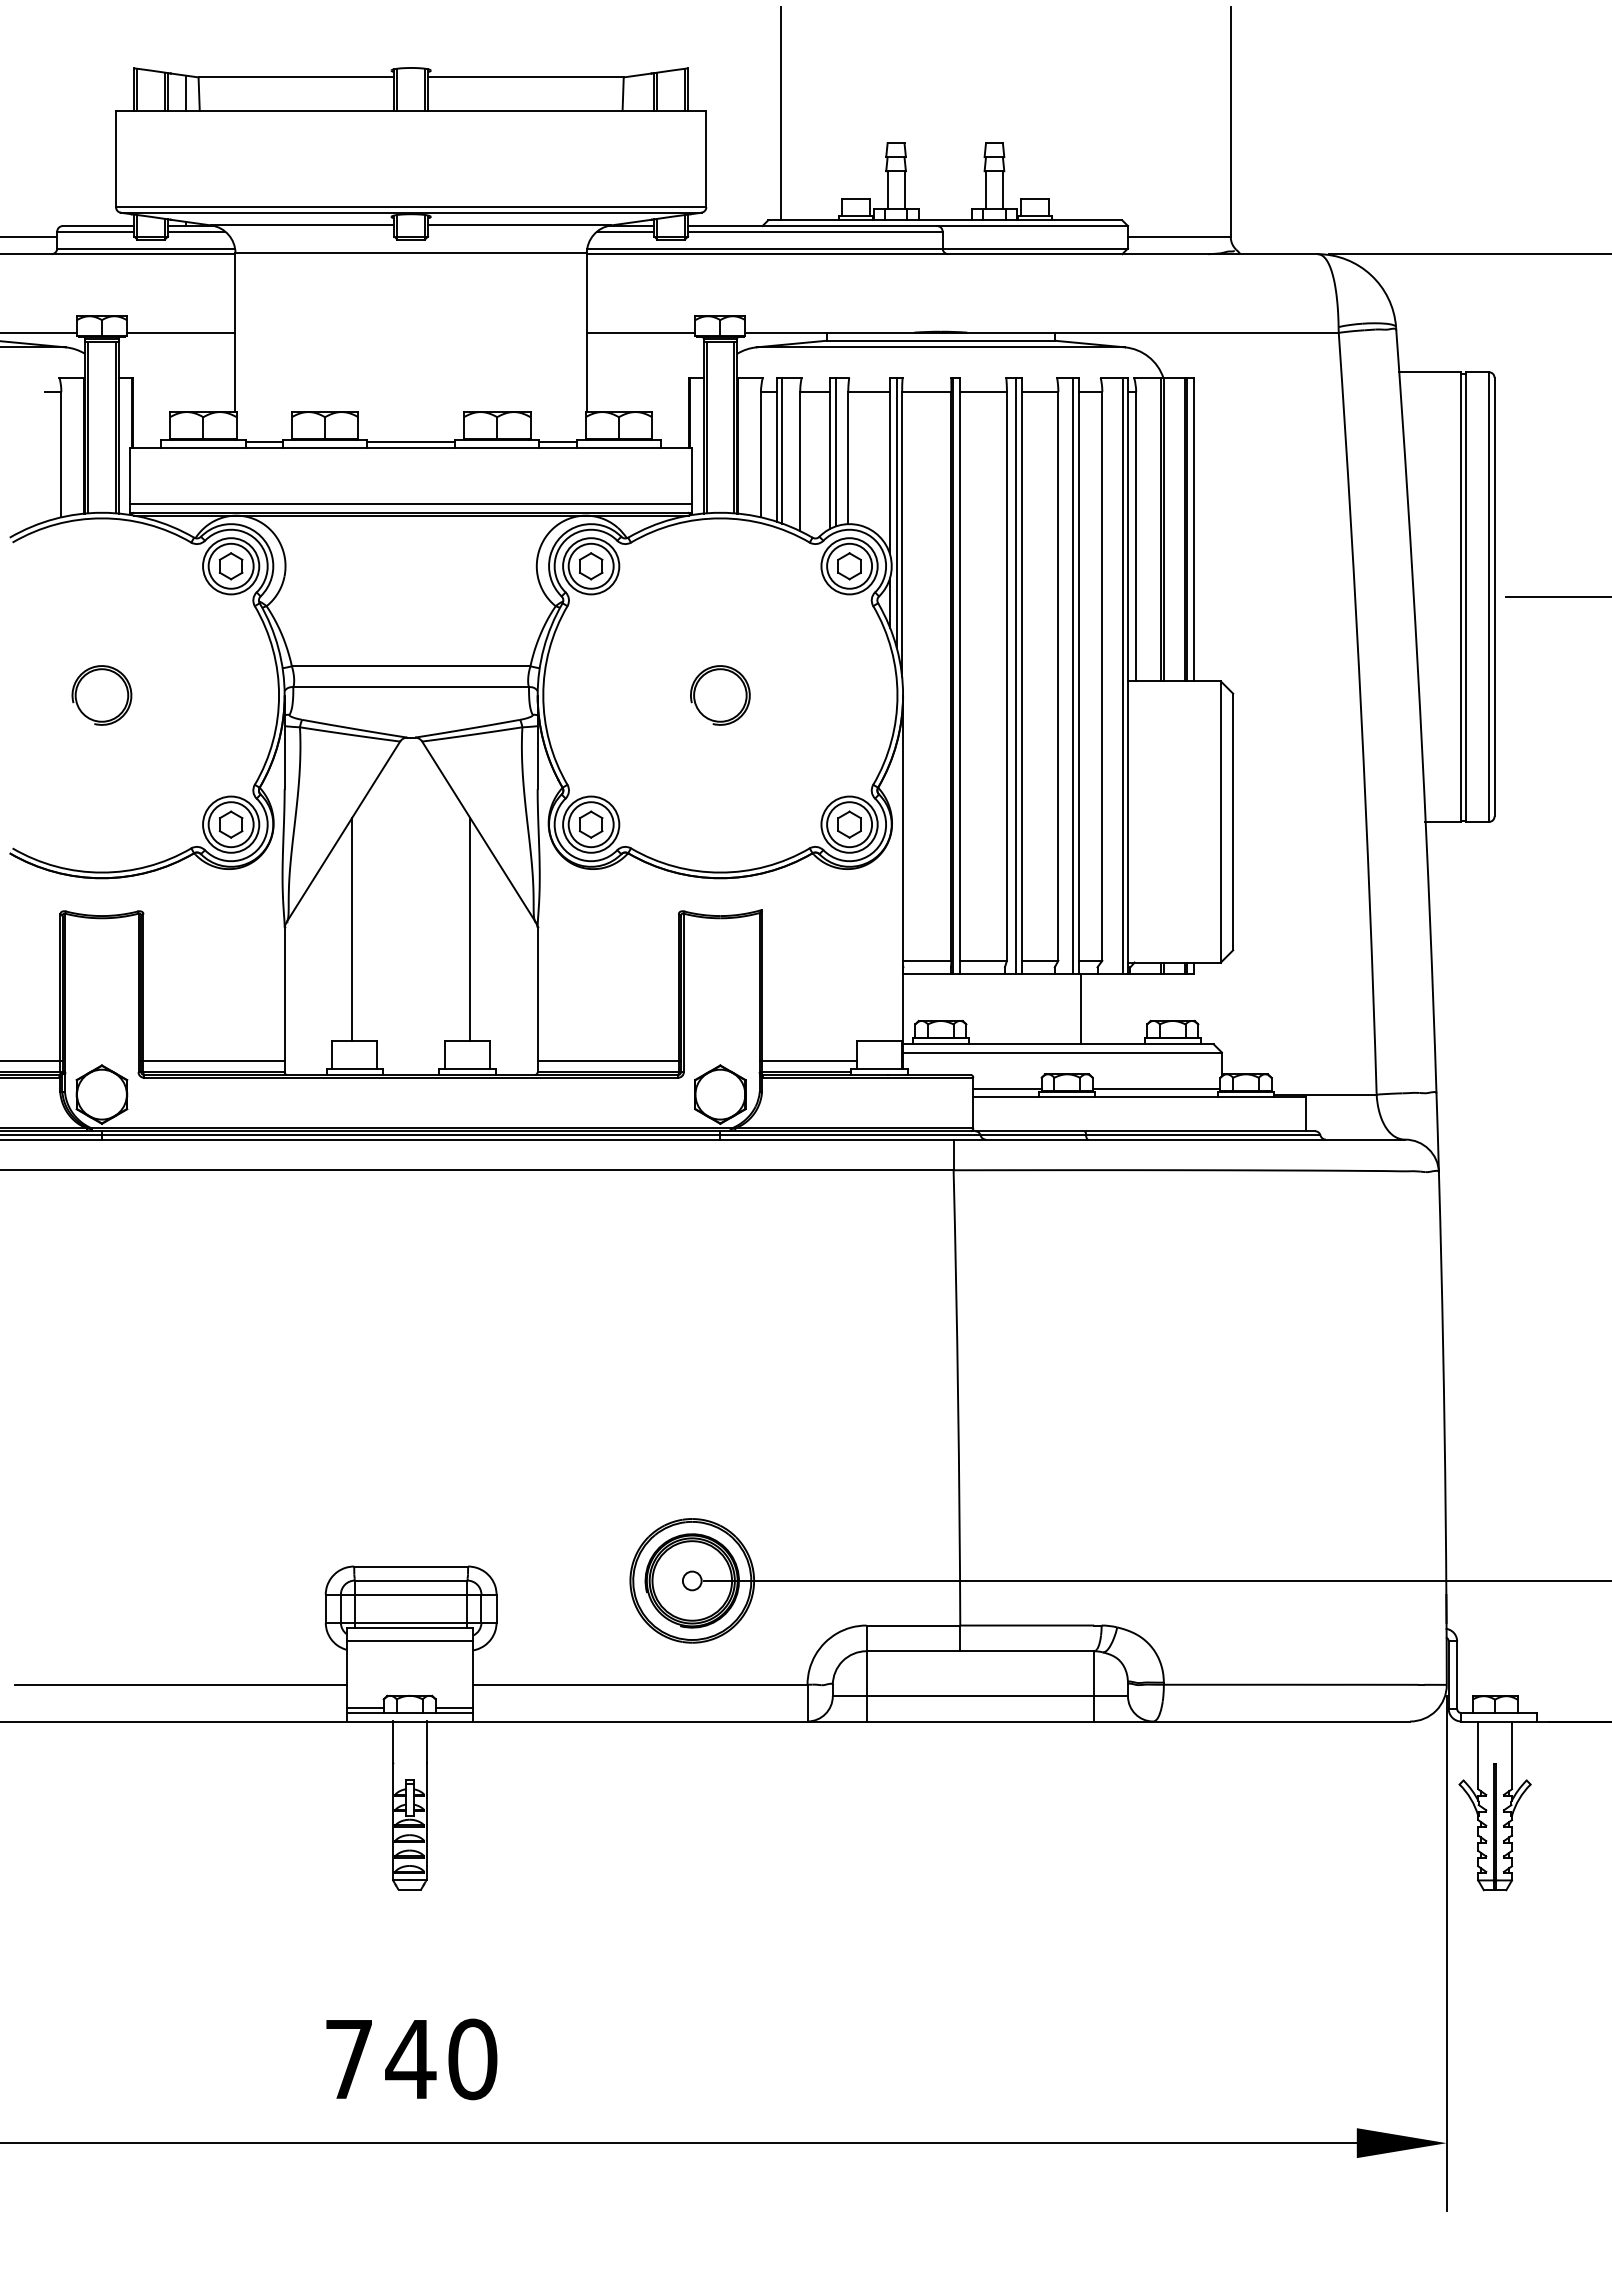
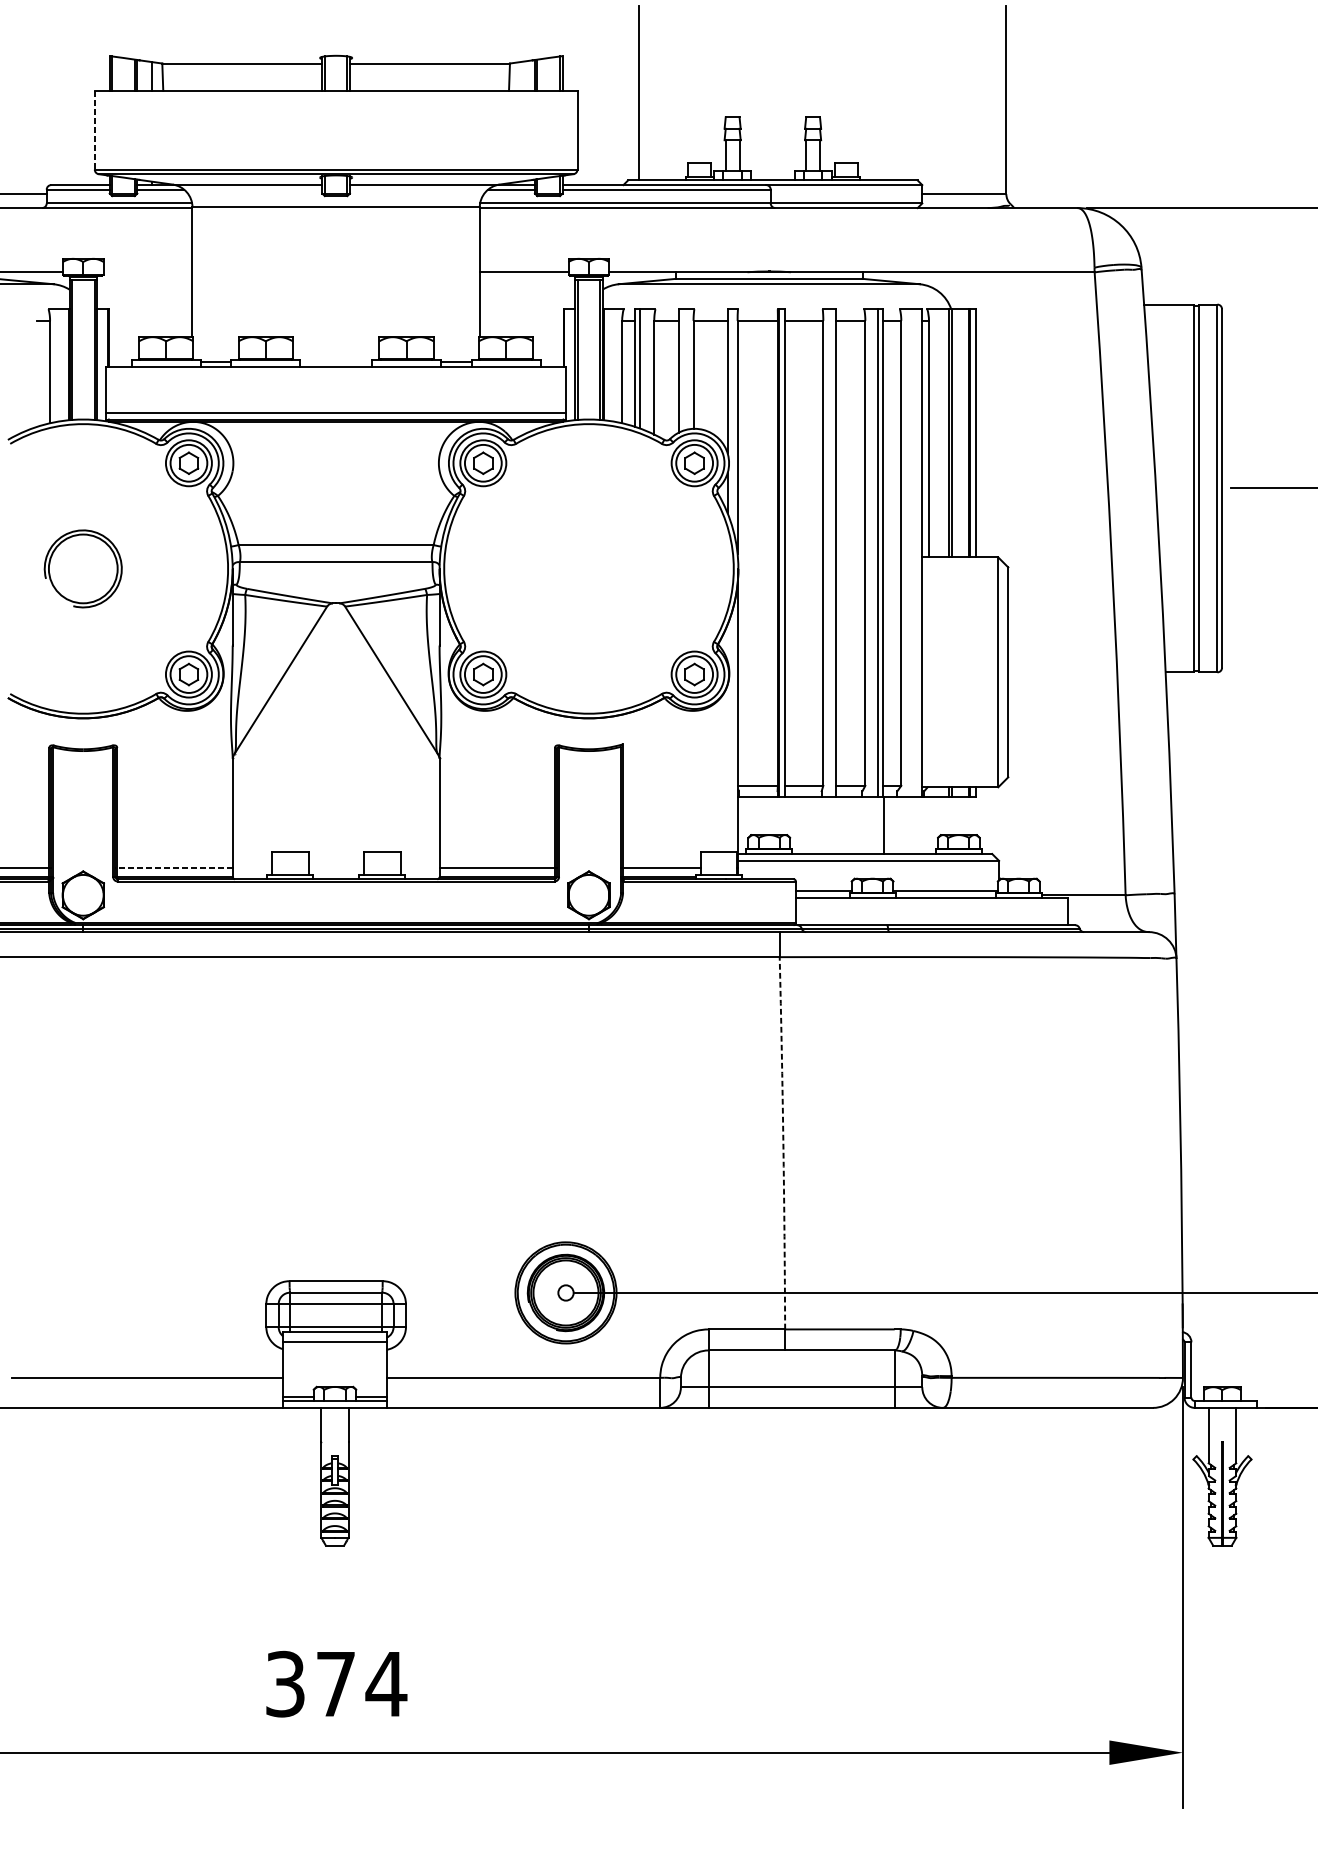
line: (116, 159) -> (95, 130), solid -> dashed
line: (180, 332) -> (147, 272), removed
line: (411, 442) -> (336, 362), removed
line: (836, 451) -> (683, 369), removed
line: (896, 512) -> (733, 419), removed
line: (1015, 675) -> (830, 552), removed
line: (1122, 675) -> (917, 552), removed
part: (101, 695) -> (82, 568), size x1.6
part: (720, 695) -> (589, 568), removed
line: (352, 929) -> (288, 760), removed
line: (470, 929) -> (384, 760), removed
line: (213, 1060) -> (174, 867), solid -> dashed
arc: (958, 1397) -> (783, 1142), solid -> dashed
text: (411, 2059) -> (336, 1684), 740 -> 374

